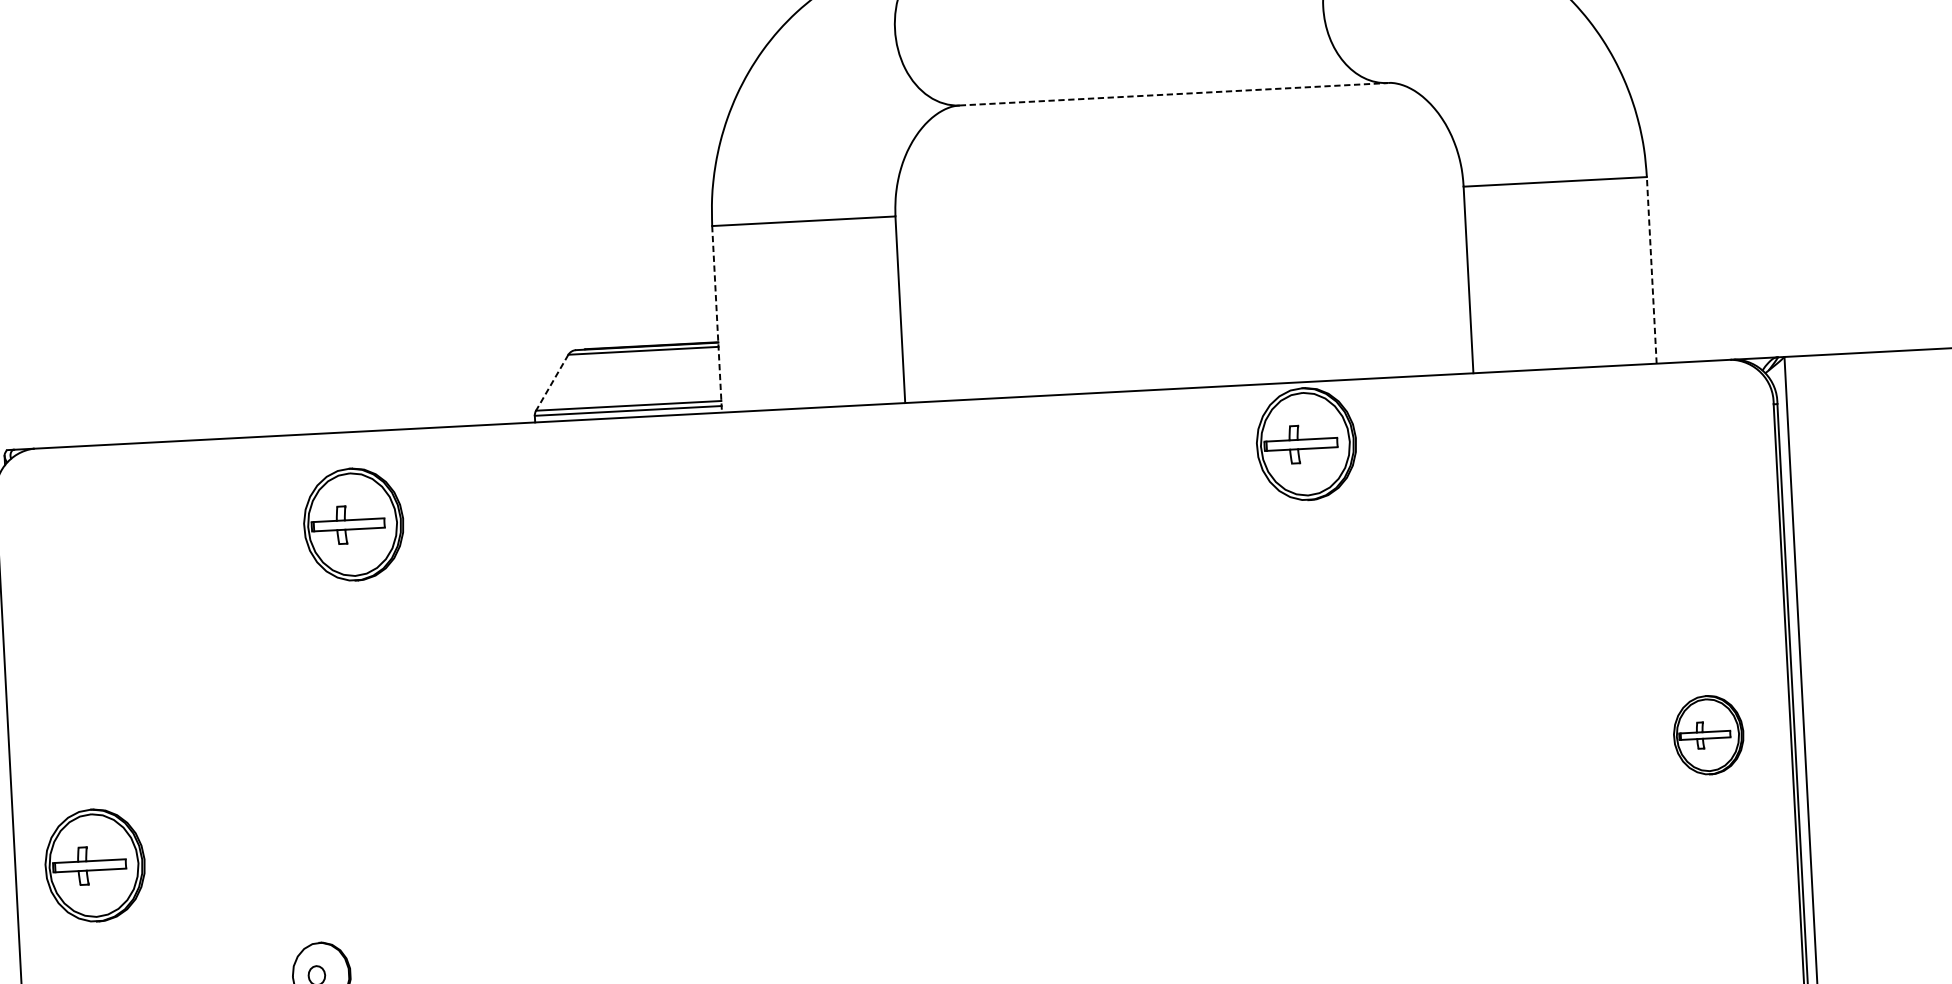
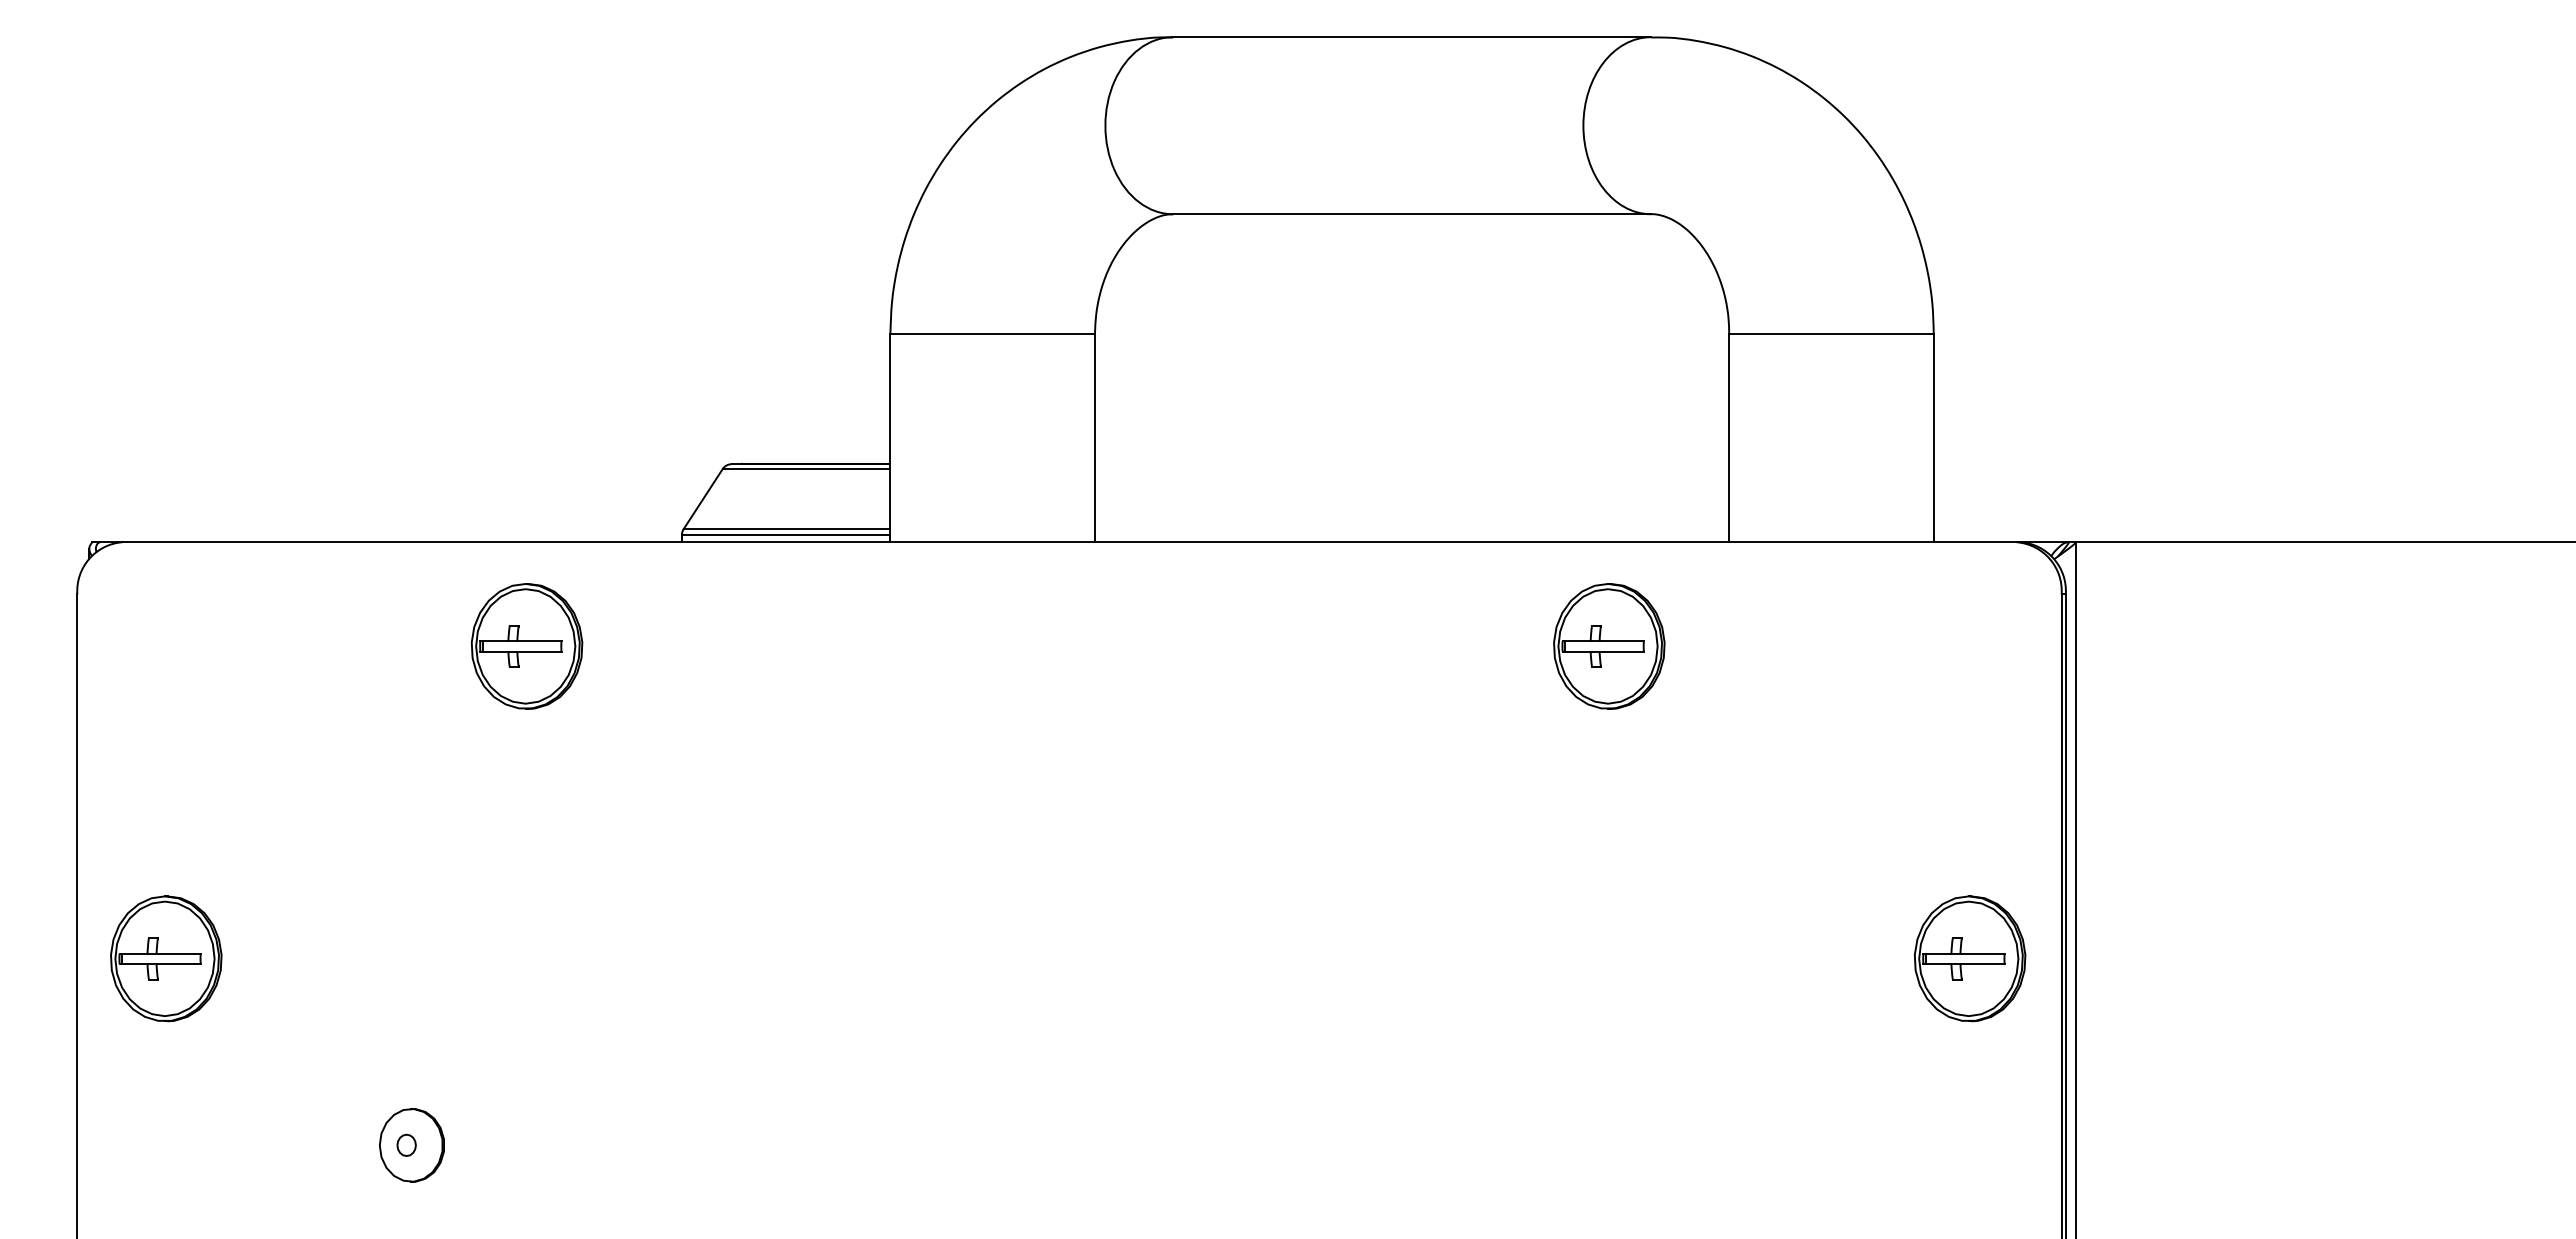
line: (1174, 94) -> (1412, 214), dashed -> solid
line: (1651, 269) -> (1933, 437), dashed -> solid
line: (717, 319) -> (890, 438), dashed -> solid
line: (551, 383) -> (702, 499), dashed -> solid
part: (1306, 444) -> (1609, 646), moved
part: (353, 524) -> (526, 646), moved
part: (1708, 734) -> (1969, 958), size x1.43
part: (95, 865) -> (166, 958), moved

